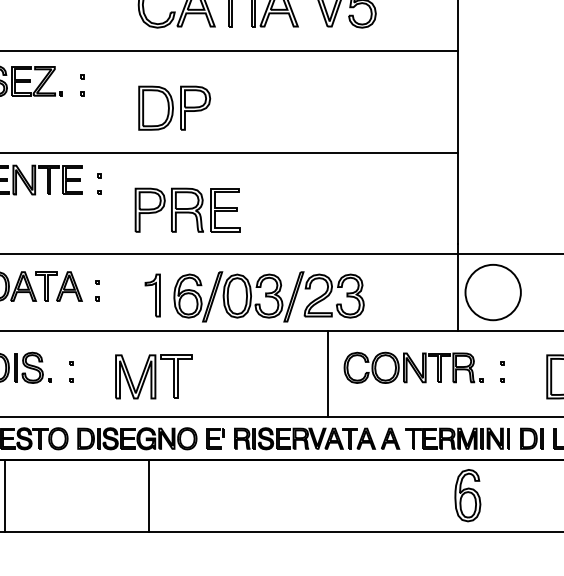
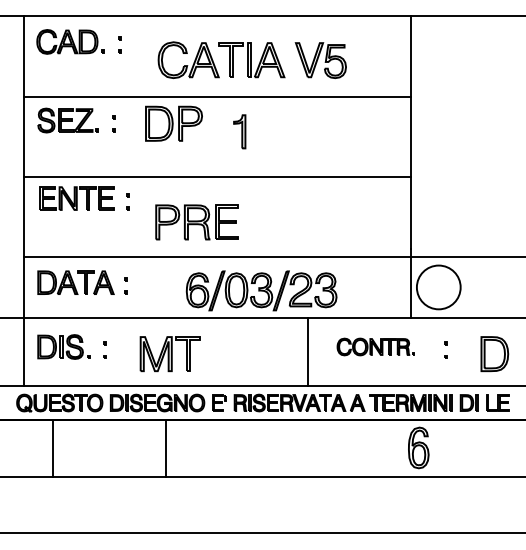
part: (173, 107) -> (173, 123), moved
part: (152, 295) -> (239, 131), moved
part: (413, 367) -> (375, 346), size x0.7

